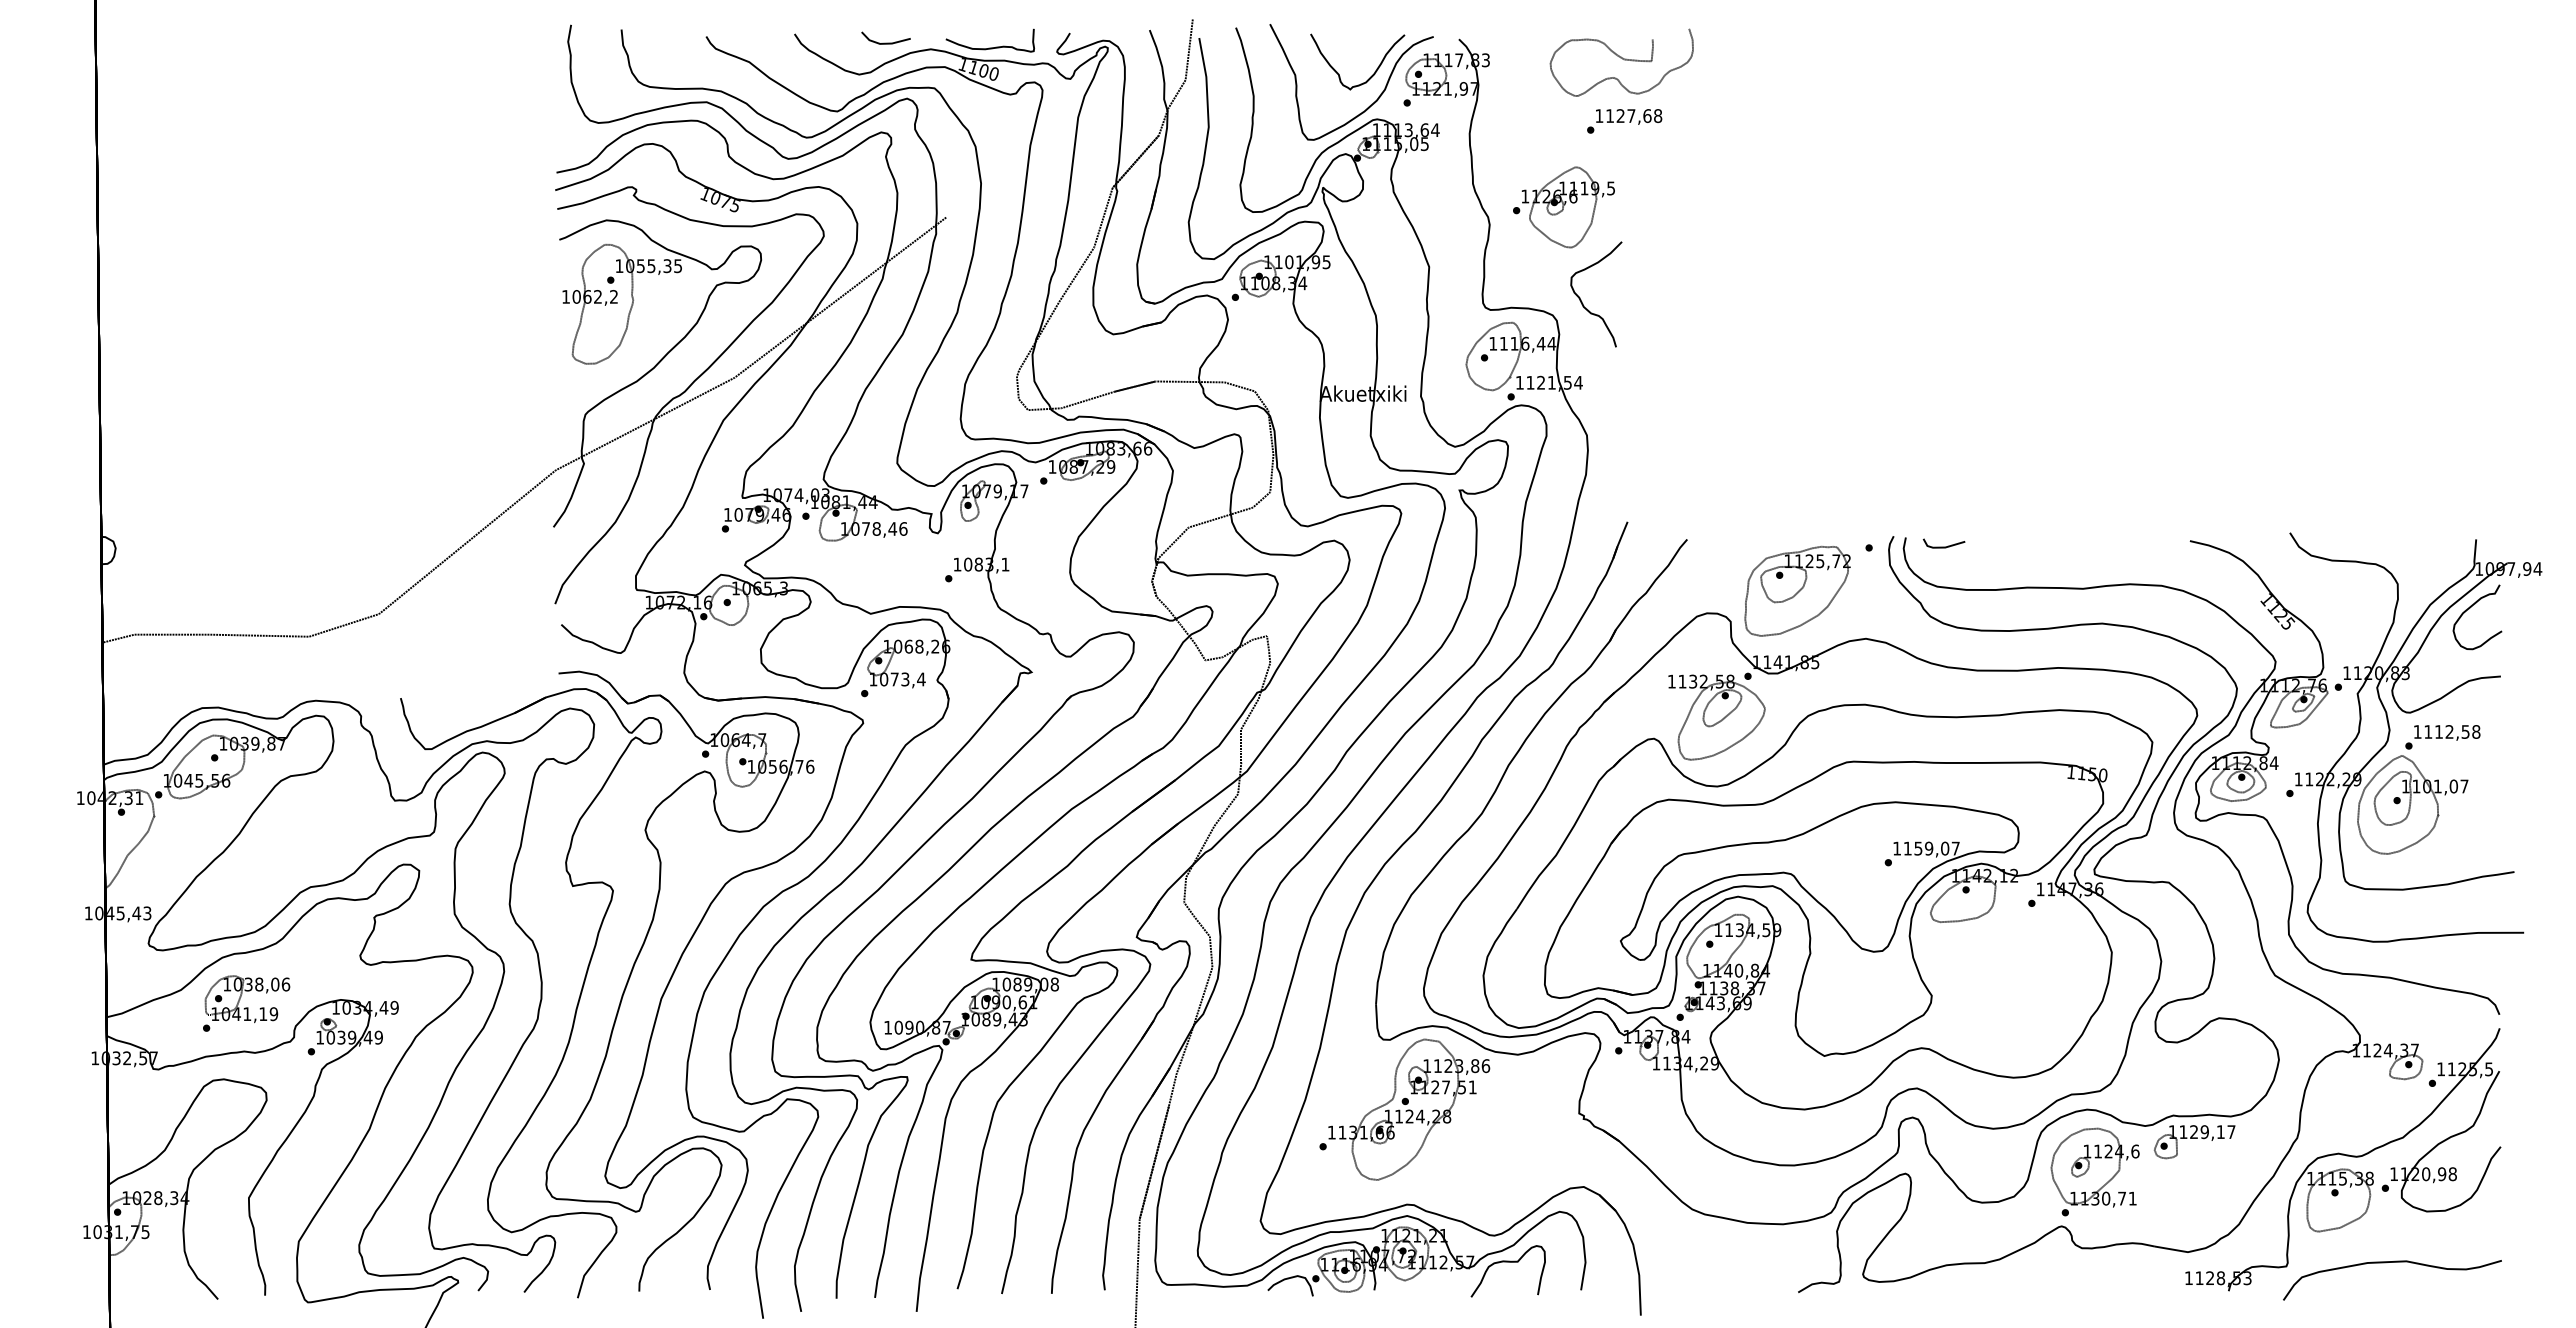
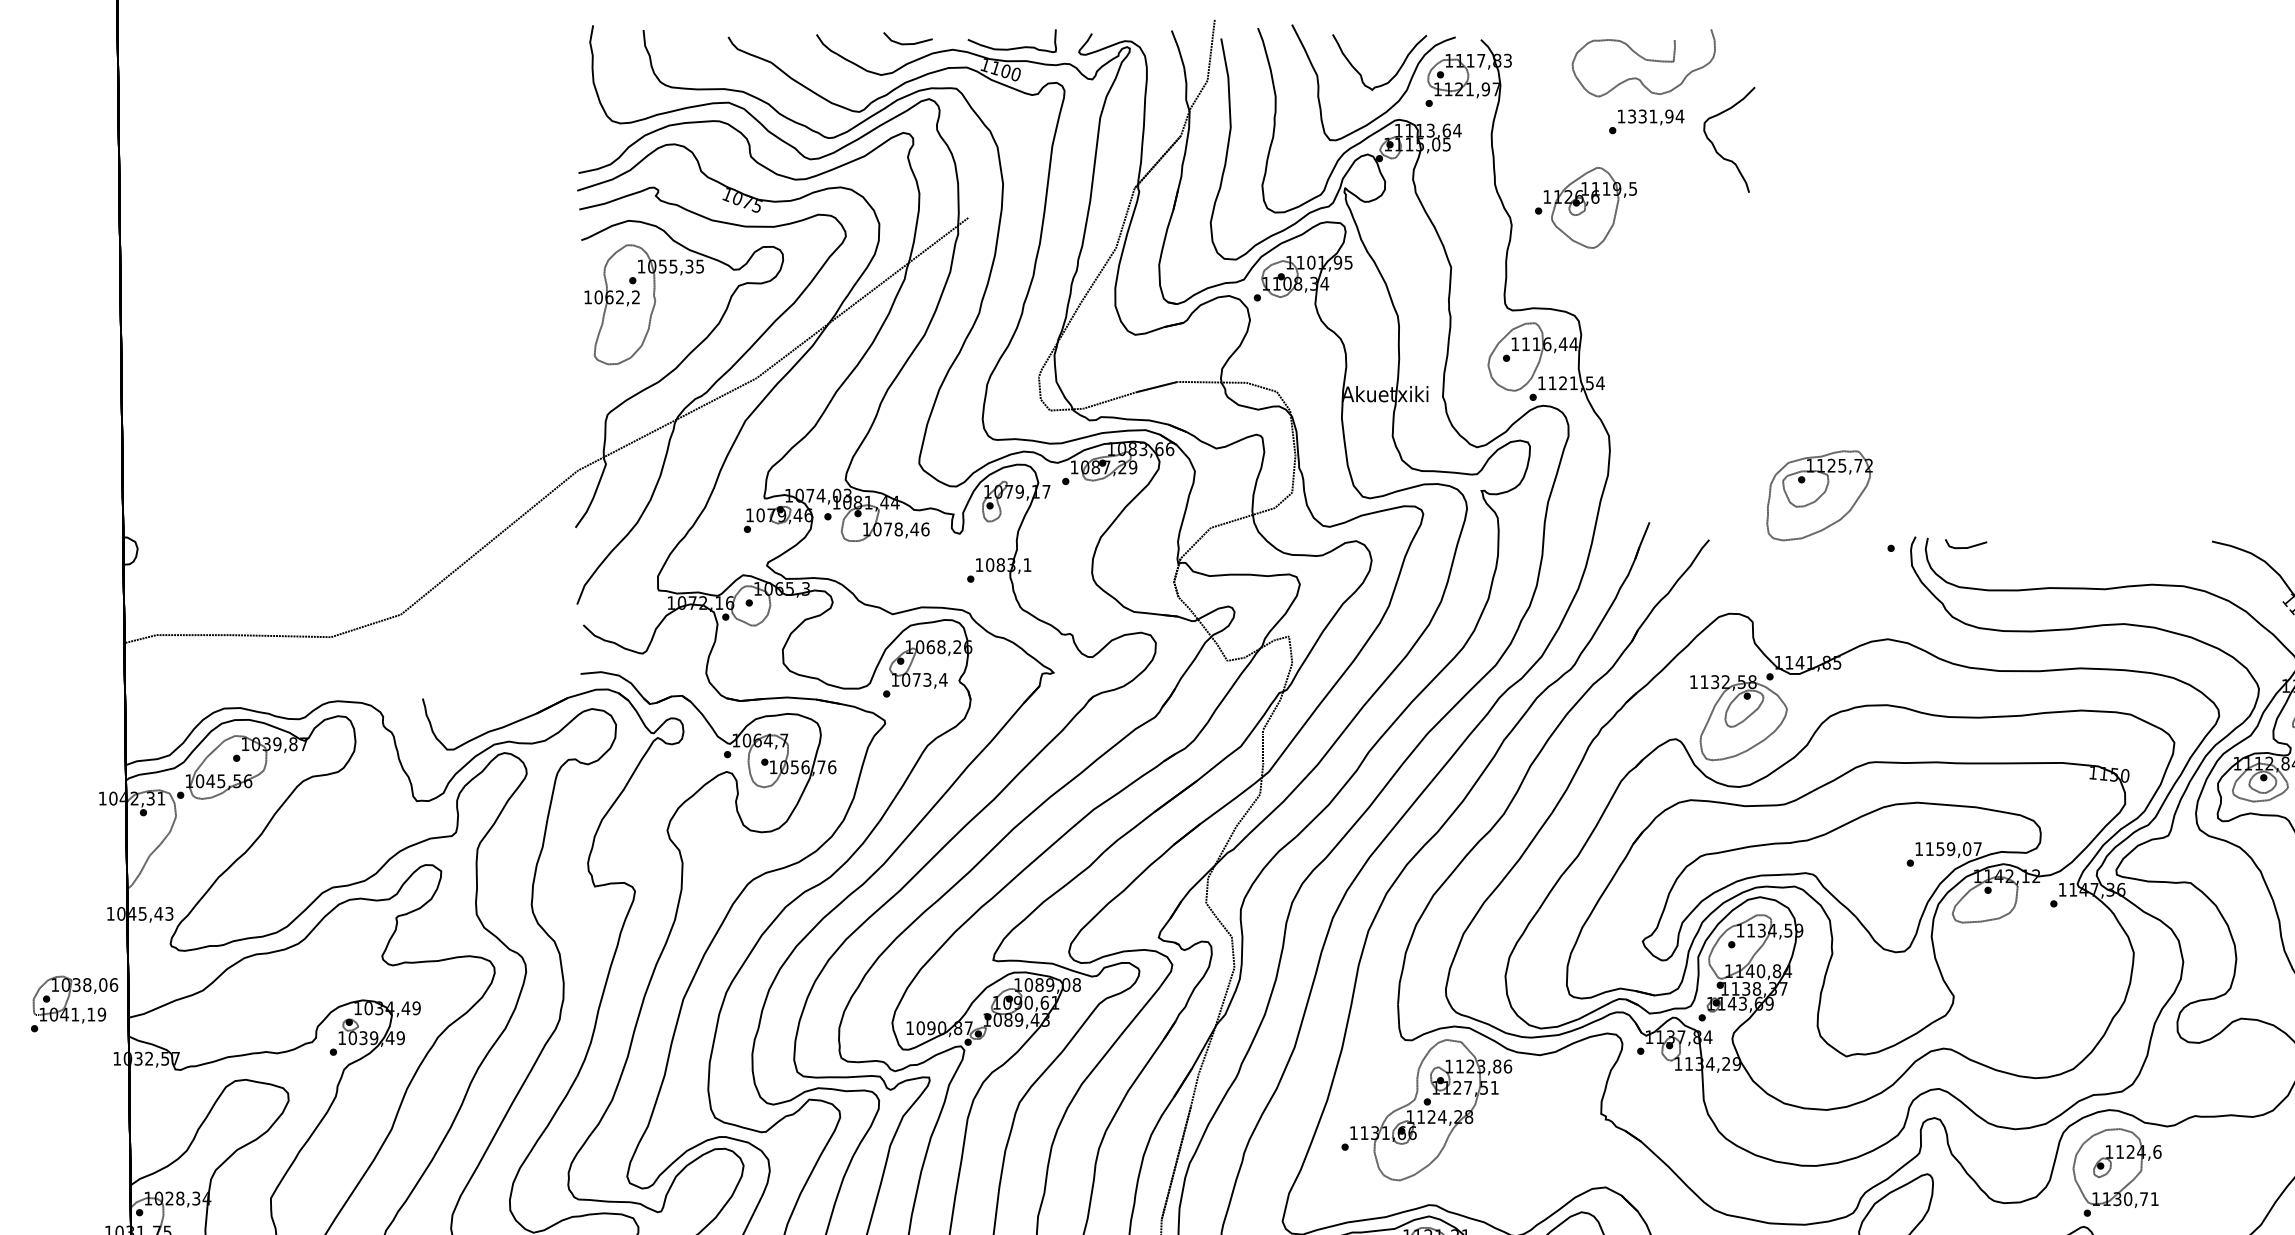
text: (1634, 116) -> (1656, 116), 1127,68 -> 1331,94
curve: (1582, 301) -> (1715, 146), moved
part: (1797, 591) -> (1819, 495), moved
part: (246, 1003) -> (74, 1003), moved
part: (2194, 1142) -> (2216, 1142), removed

